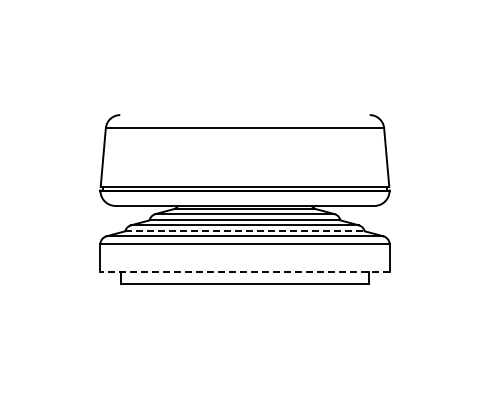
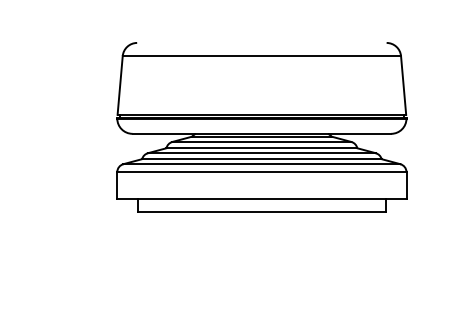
line: (244, 231) -> (261, 159), dashed -> solid
line: (244, 271) -> (261, 199), dashed -> solid

